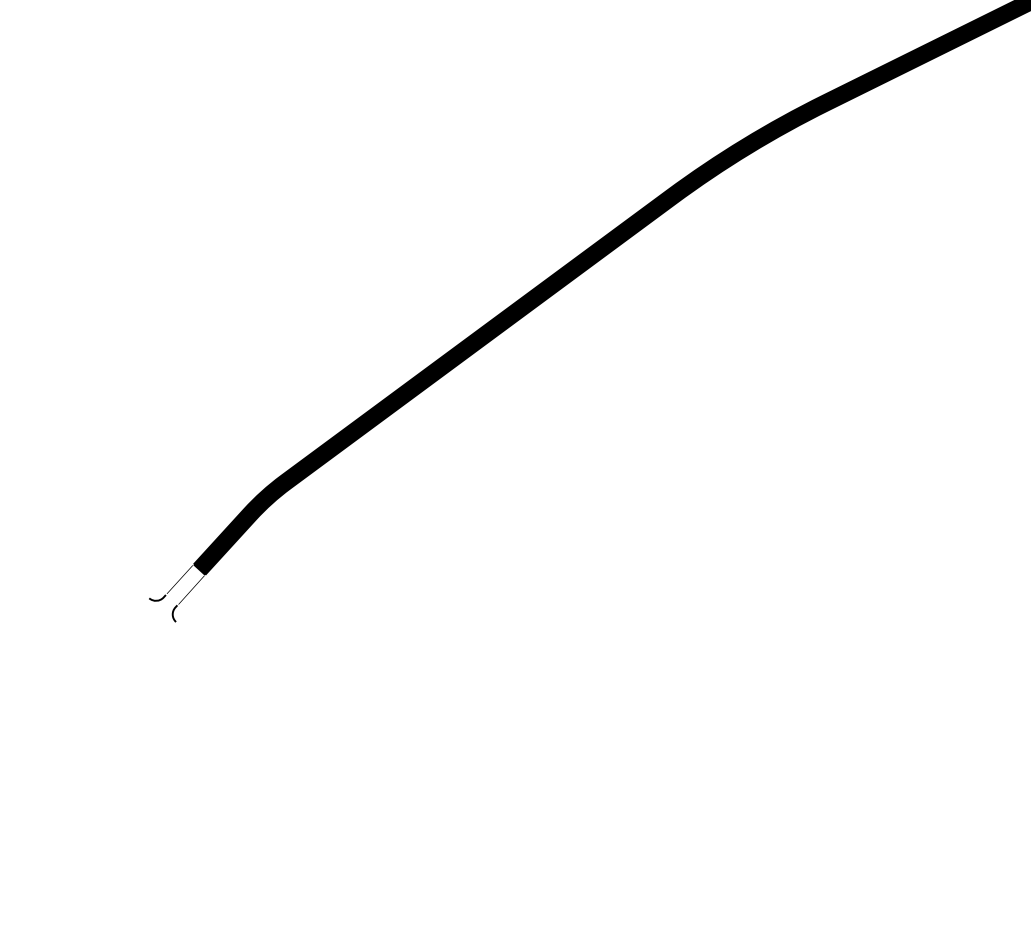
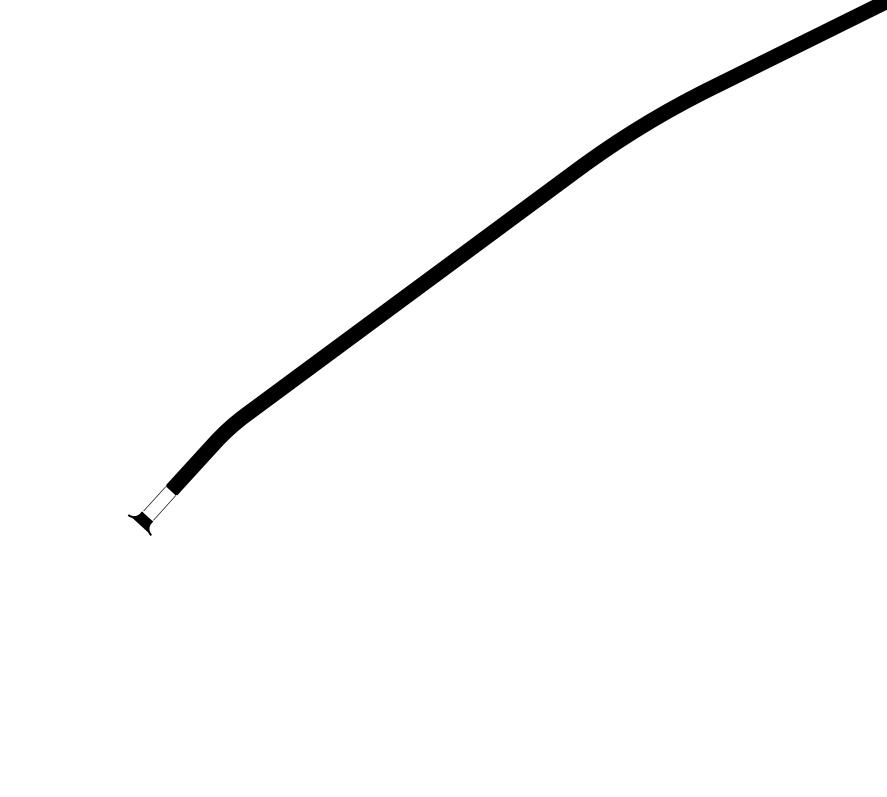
fill: (164, 608) -> (141, 523), added

